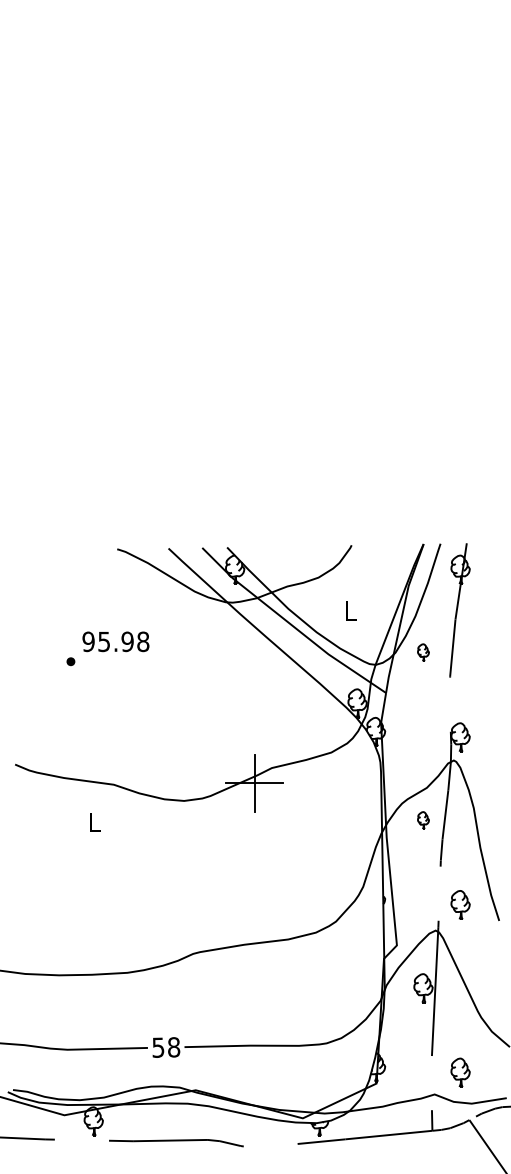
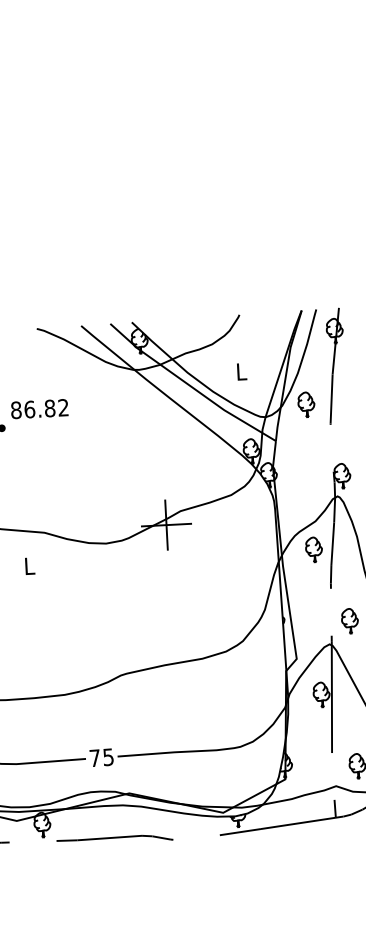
text: (115, 641) -> (39, 408), 95.98 -> 86.82
part: (423, 652) -> (306, 404), size x1.67
part: (423, 820) -> (314, 549), size x1.67
text: (166, 1047) -> (102, 757), 58 -> 75

